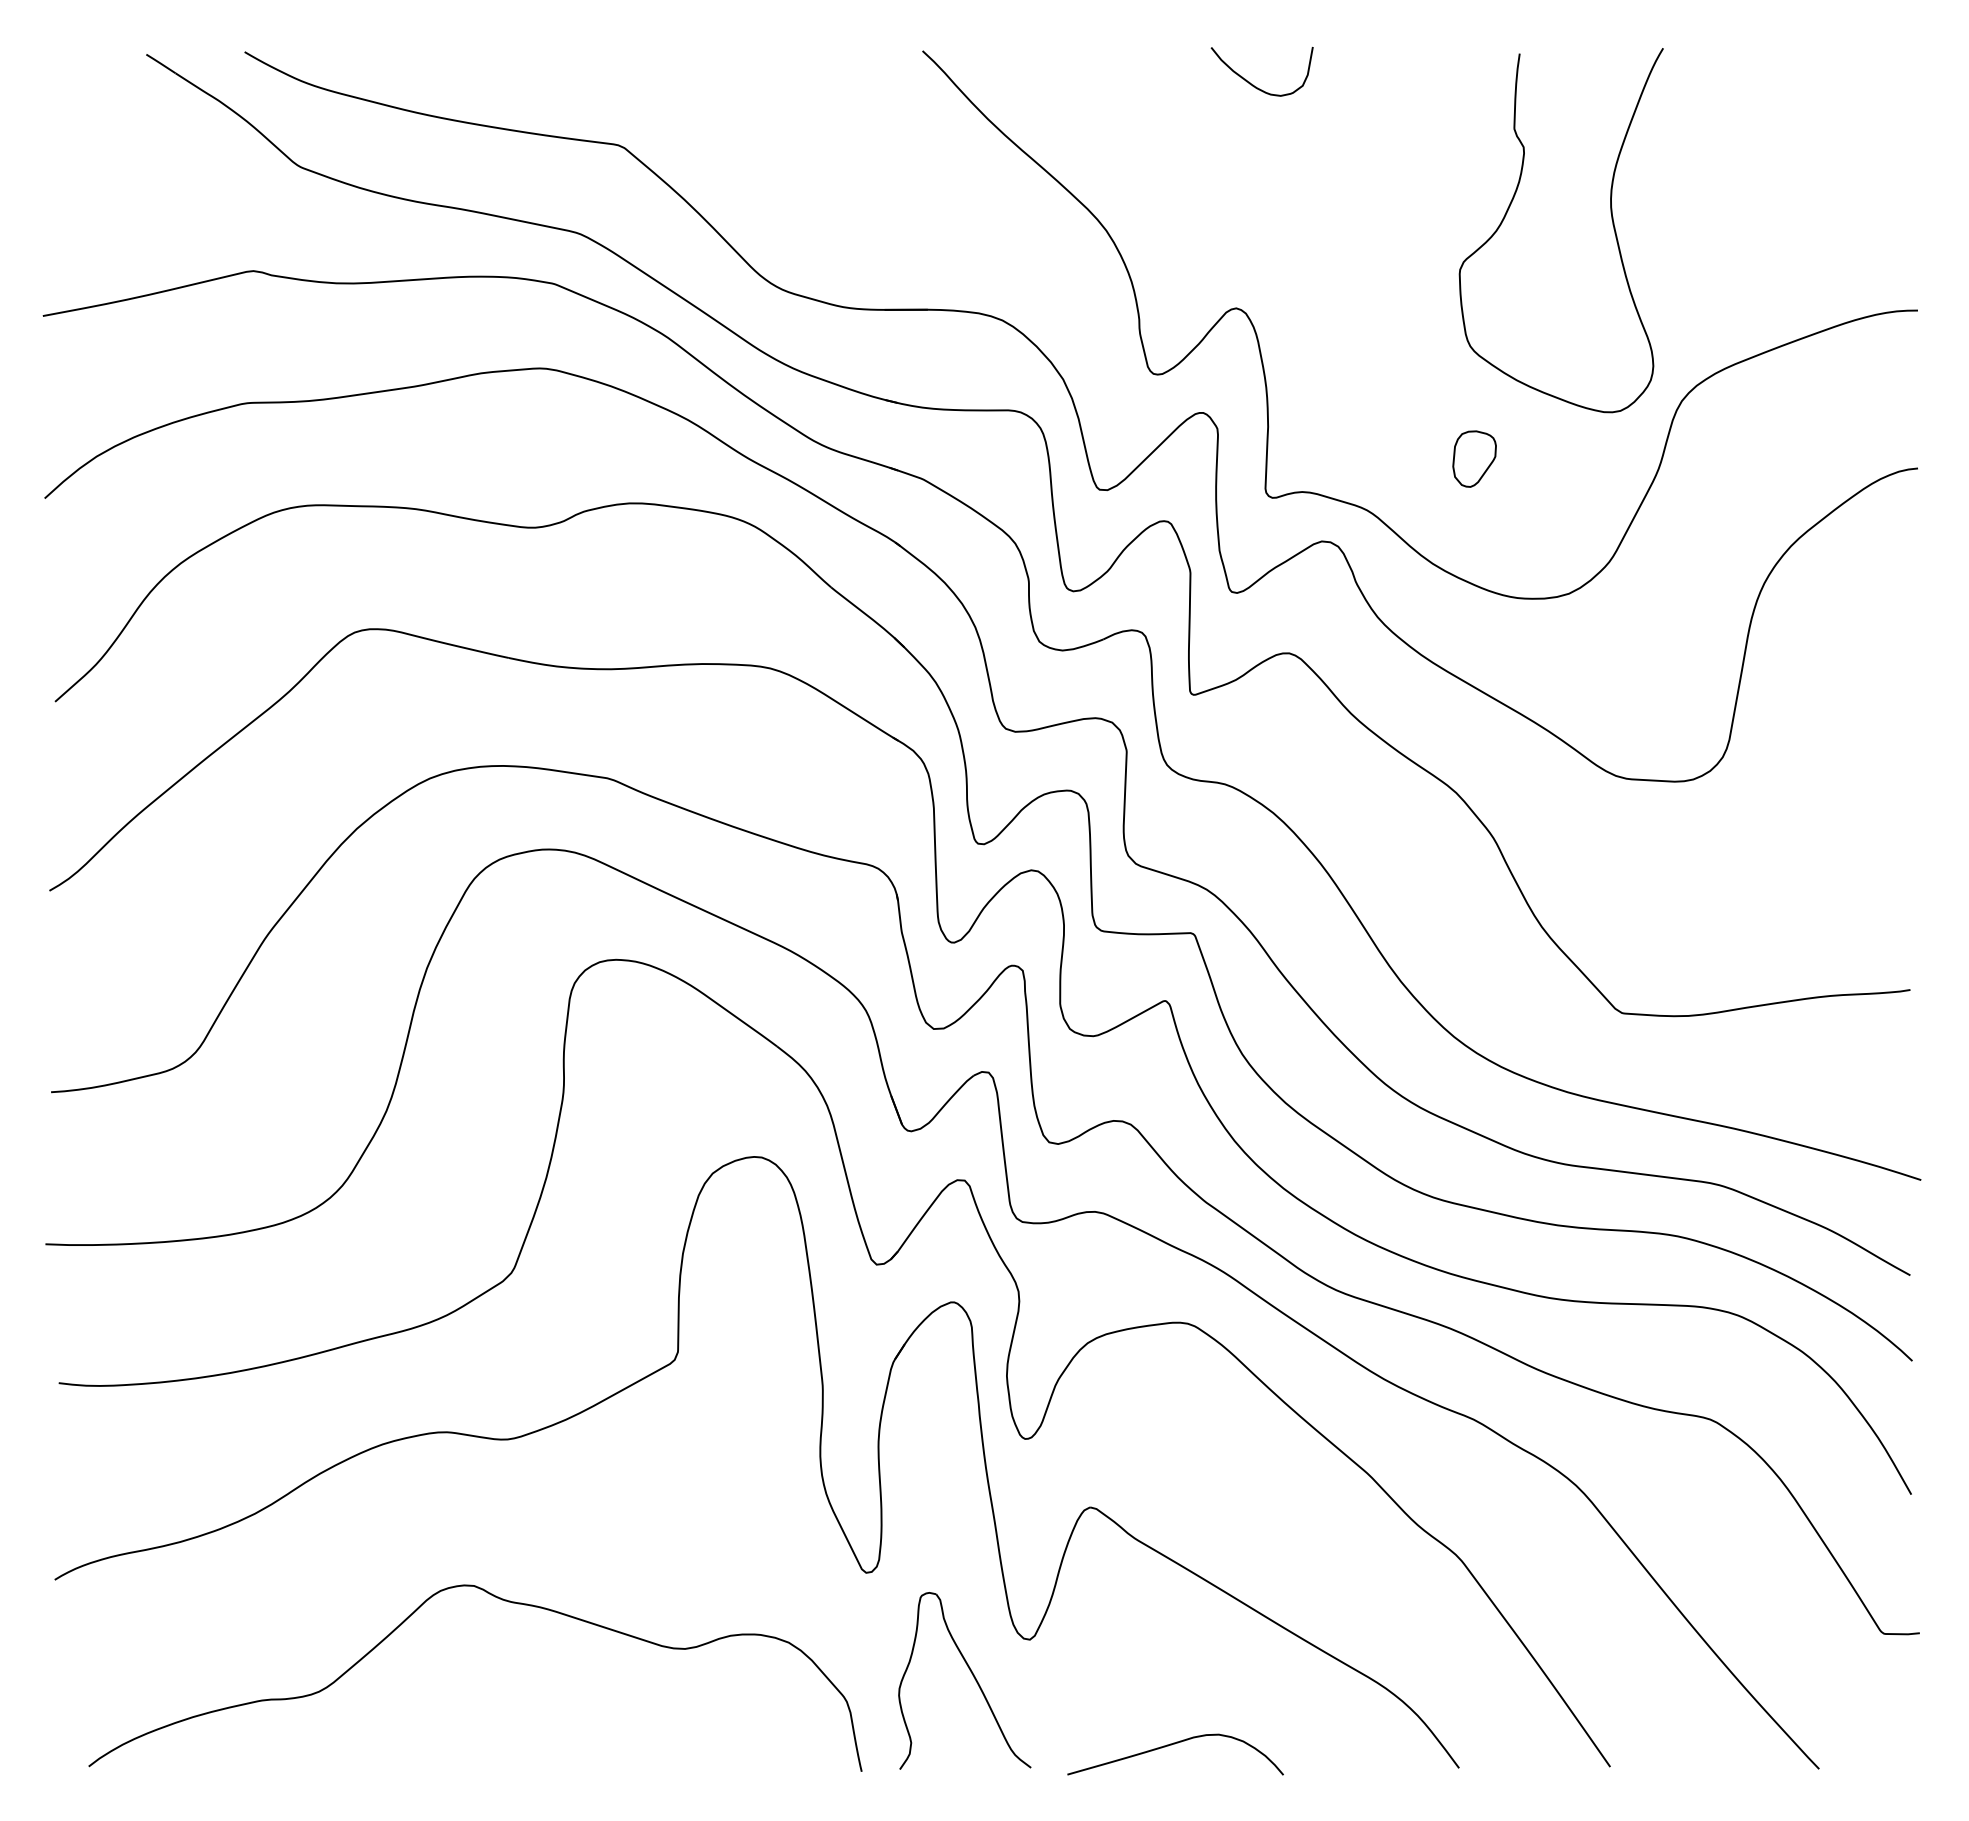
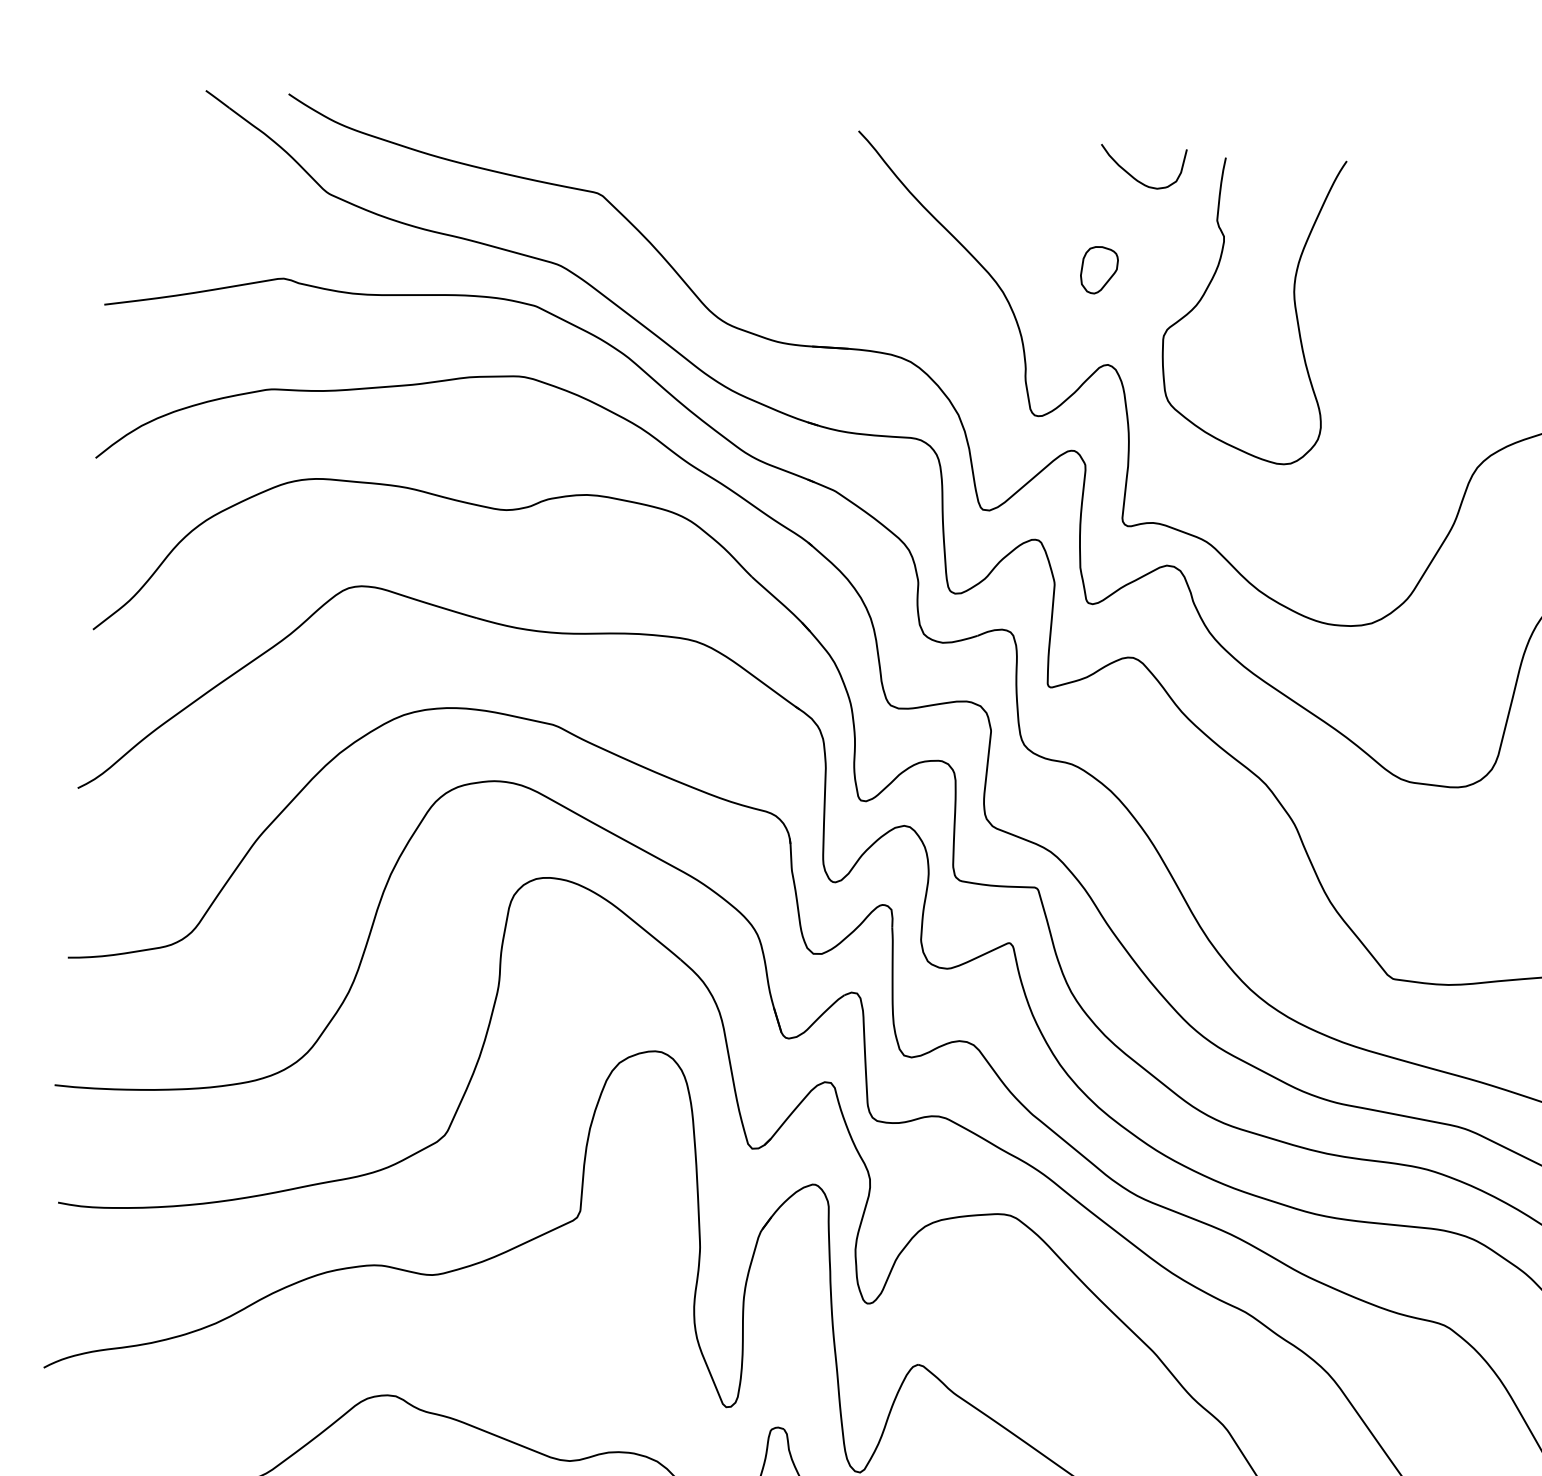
curve: (1611, 219) -> (1293, 302), moved
part: (1474, 458) -> (1099, 269), moved

